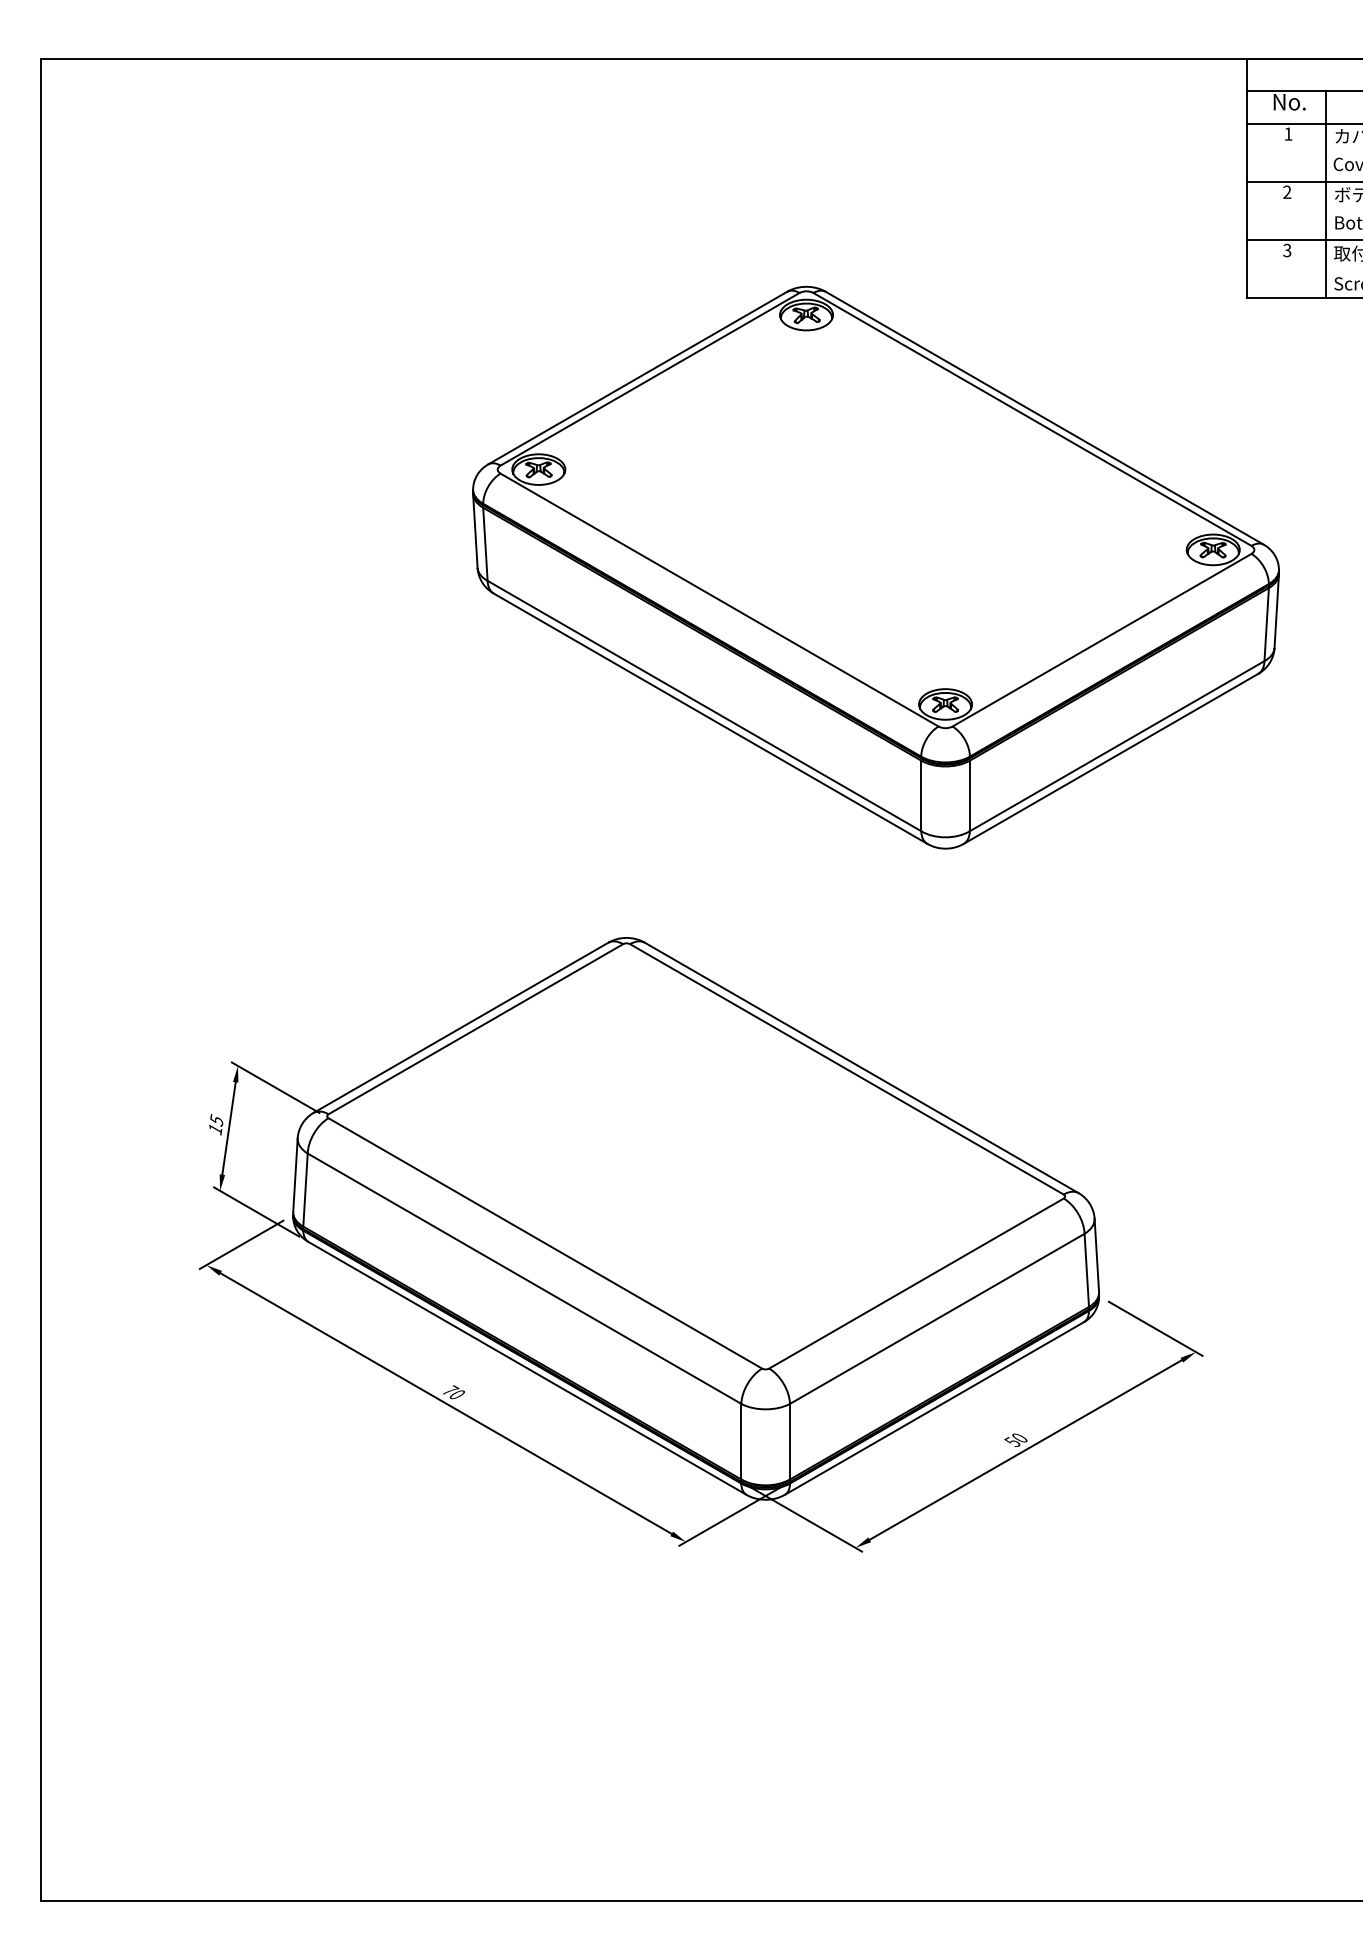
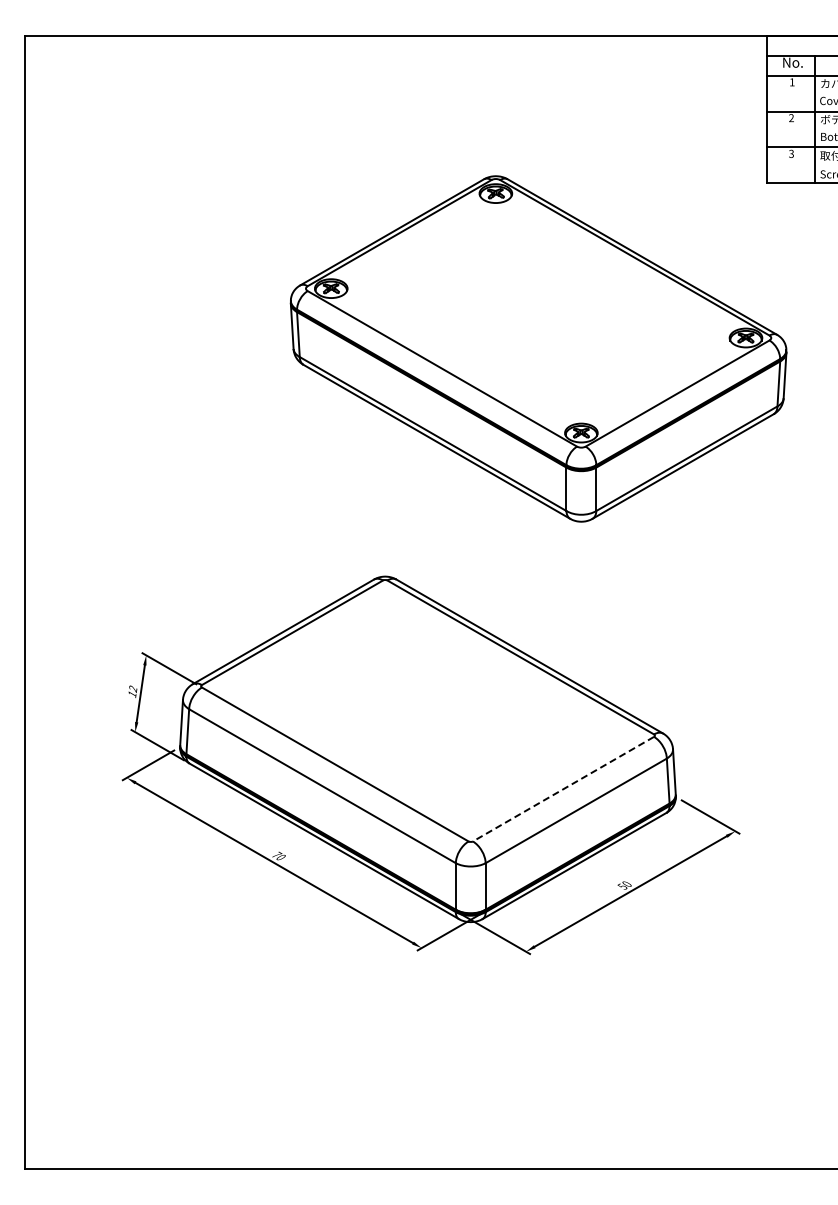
text: (217, 1121) -> (133, 689), 15 -> 12
line: (916, 1284) -> (563, 789), solid -> dashed

